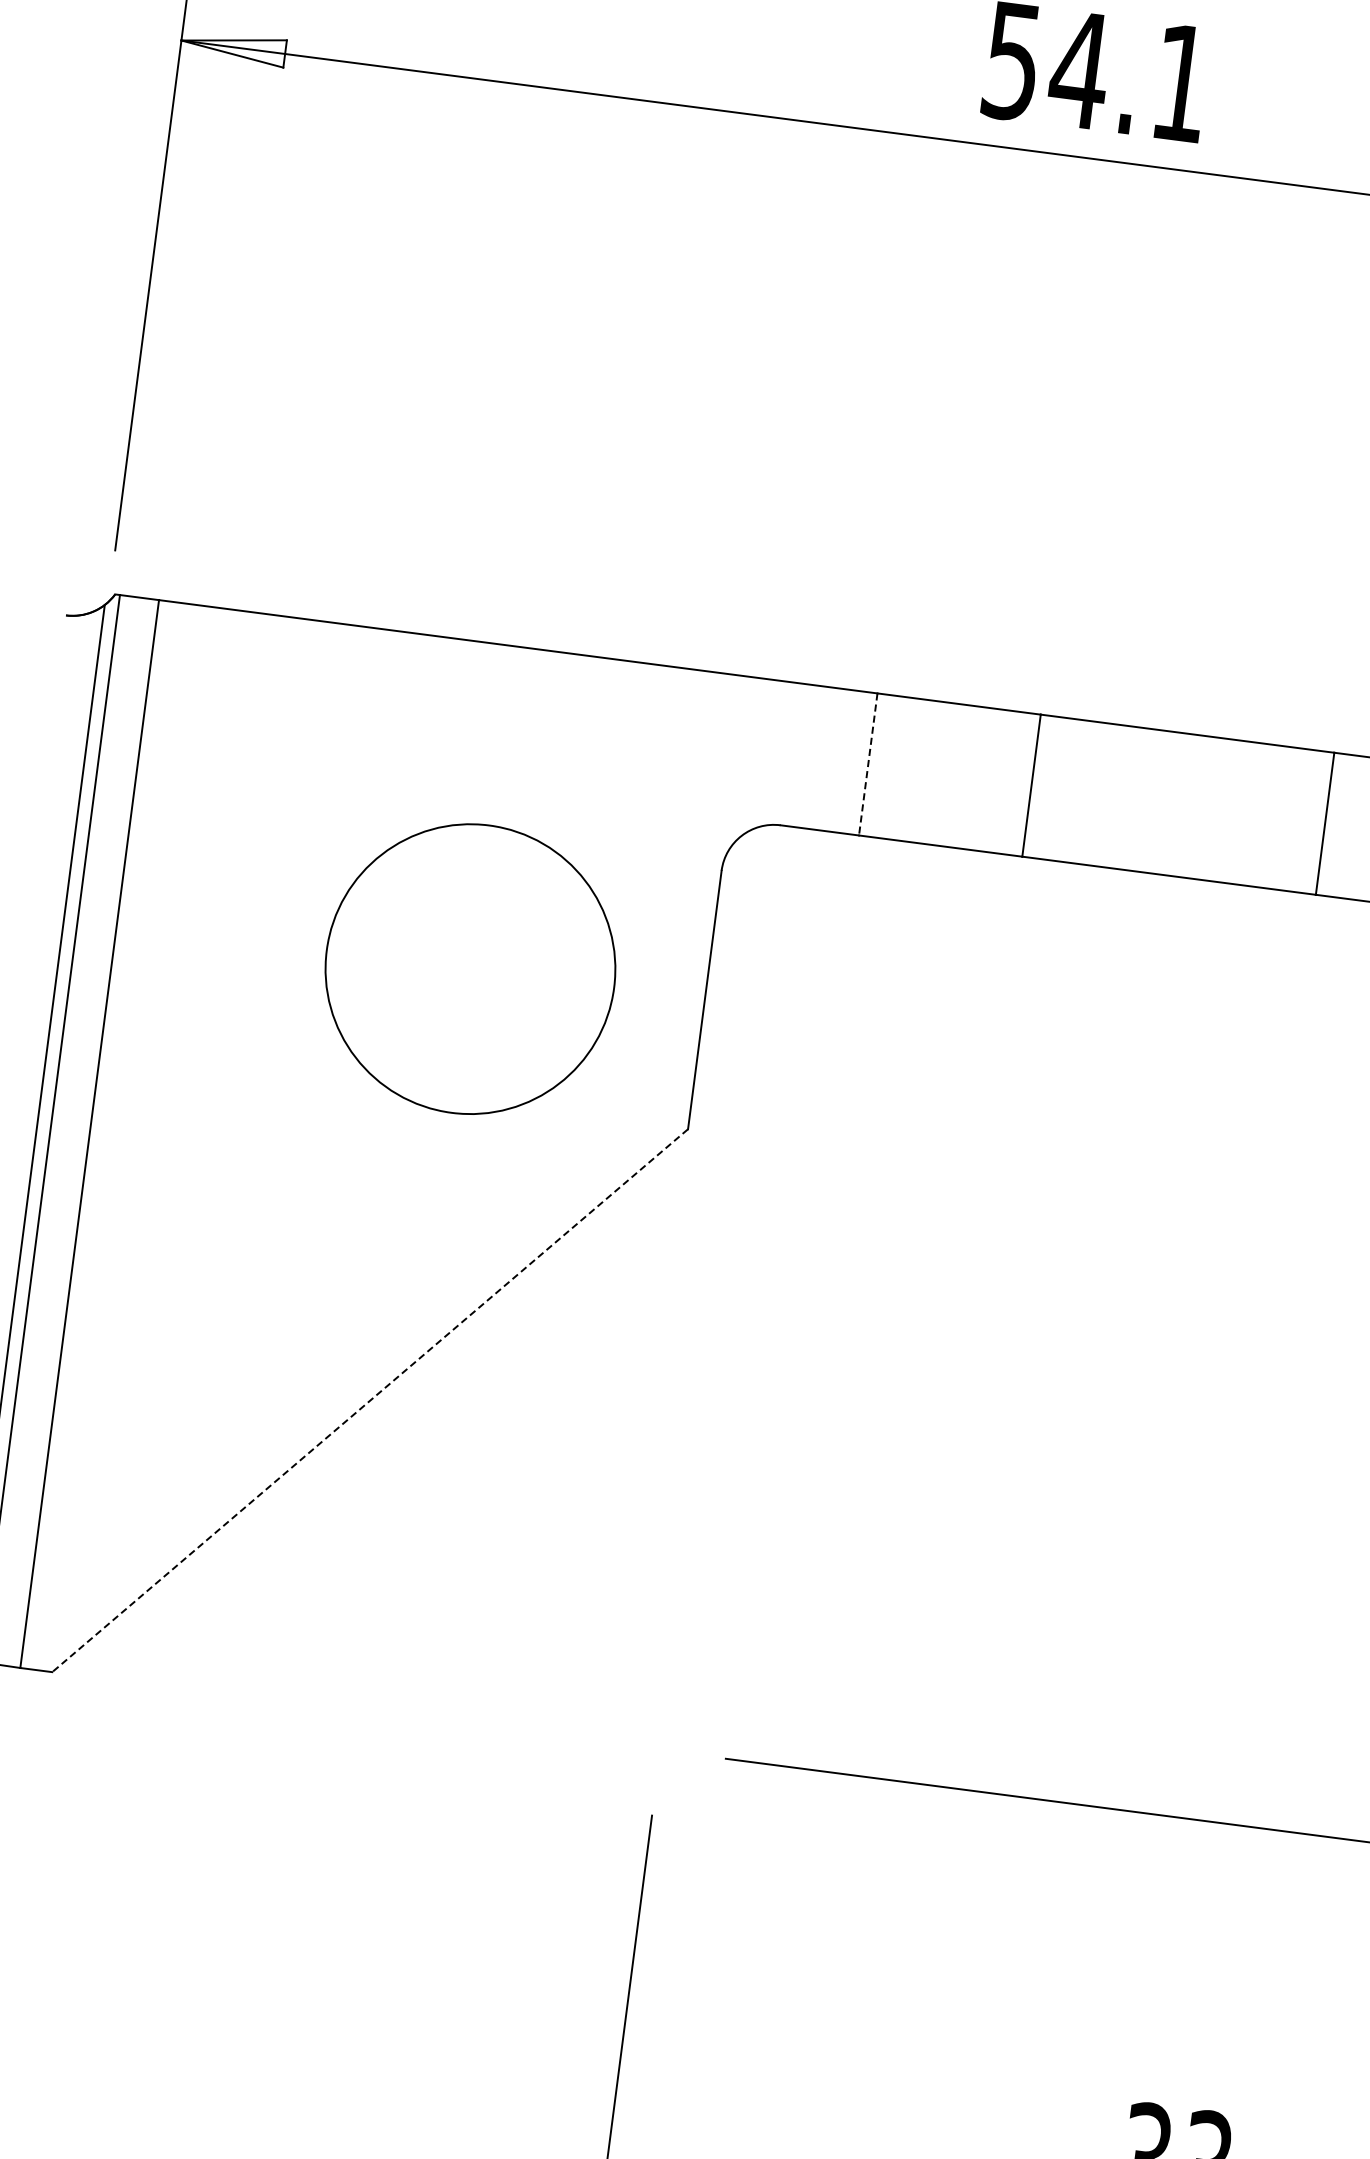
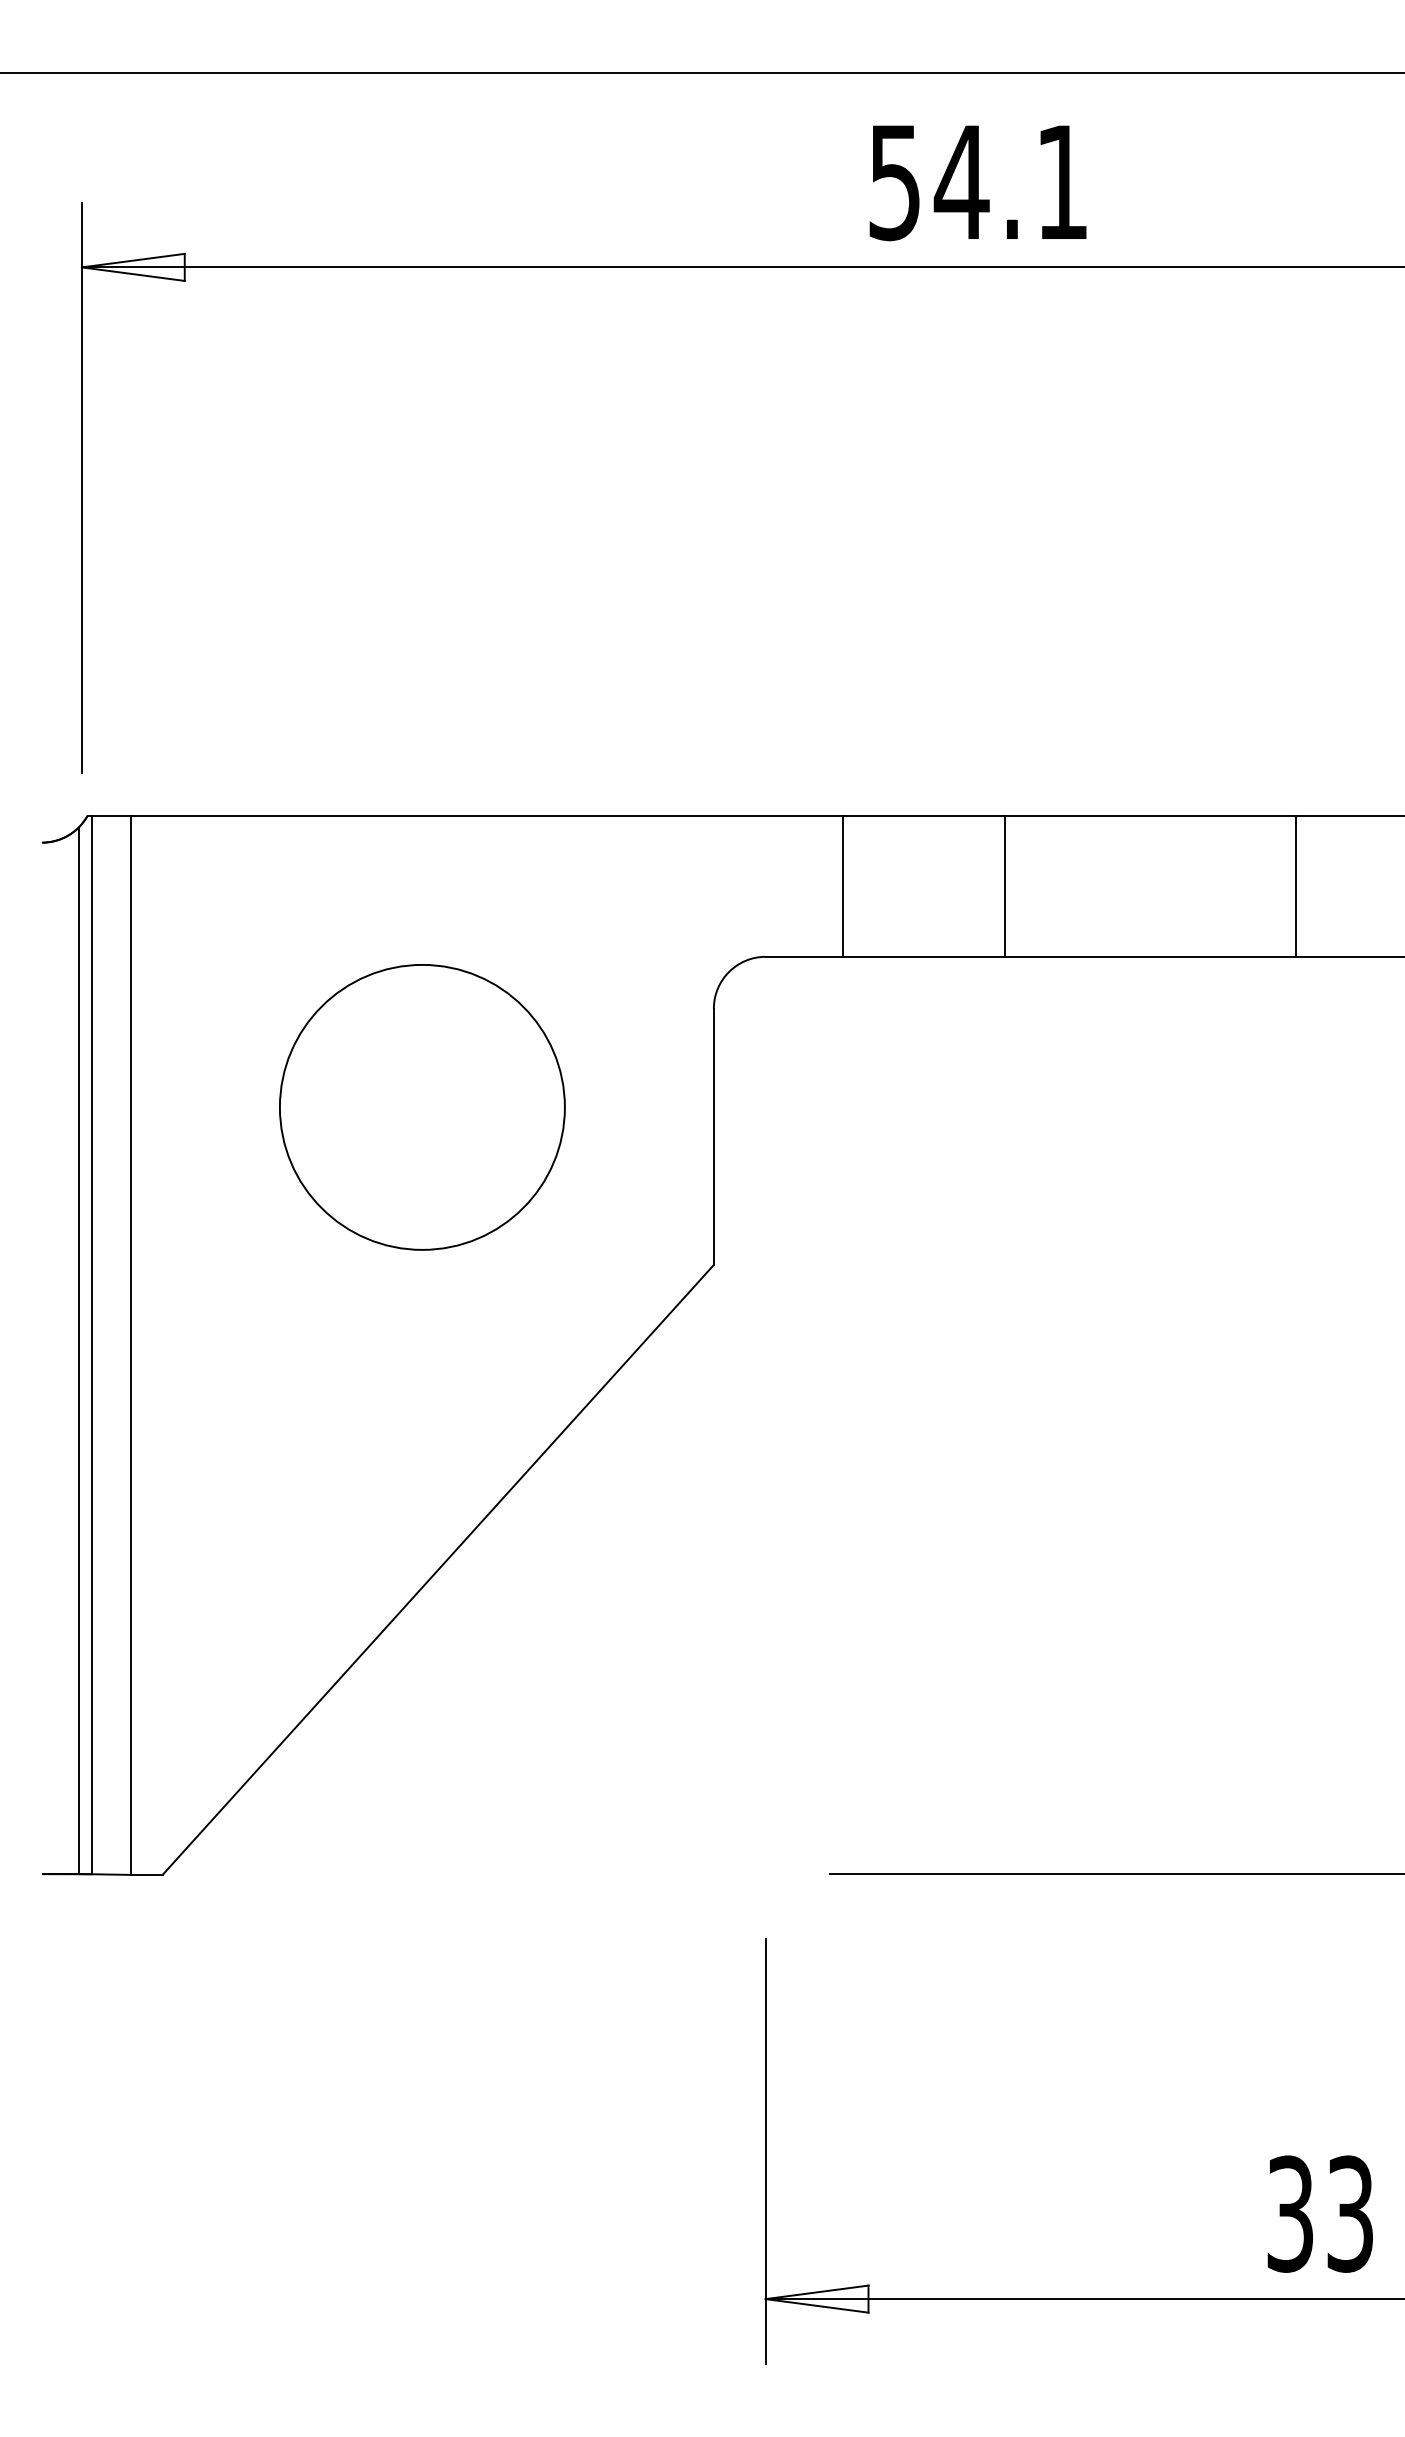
line: (868, 764) -> (843, 886), dashed -> solid
circle: (470, 969) -> (422, 1107), moved
line: (369, 1401) -> (437, 1570), dashed -> solid

